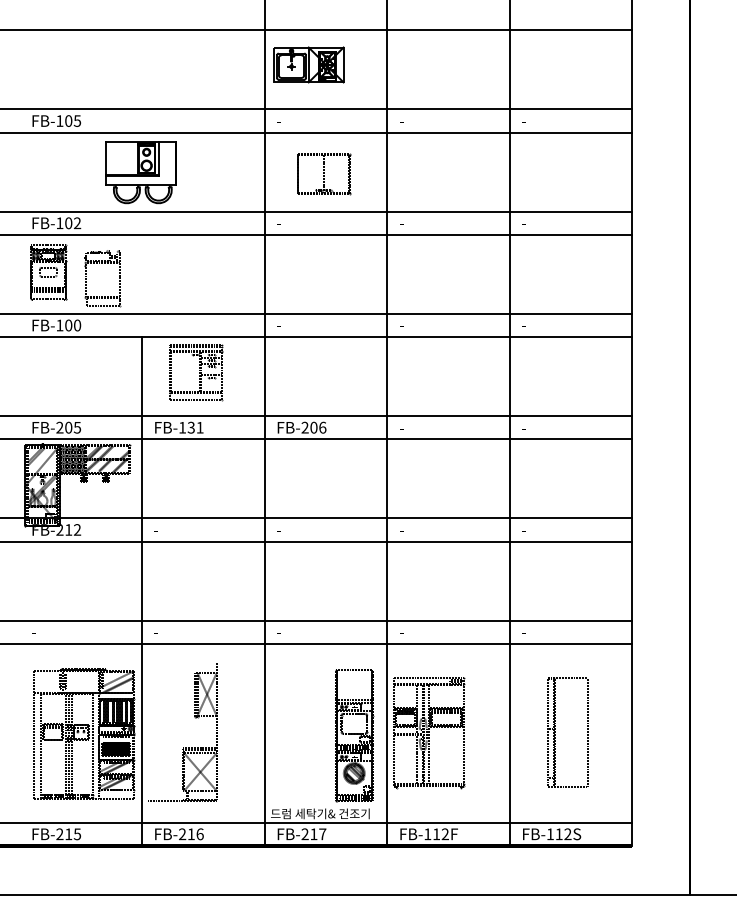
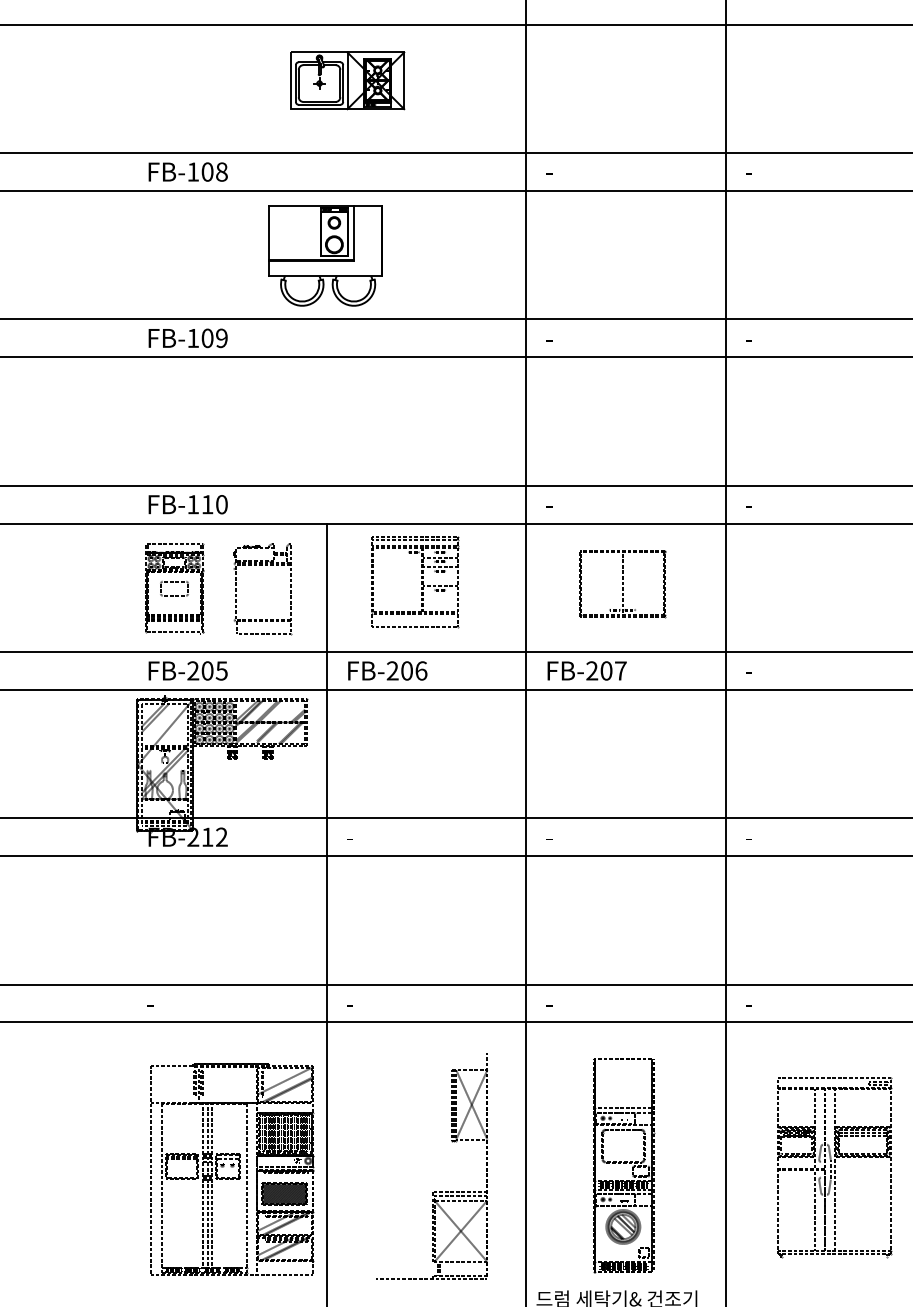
part: (308, 64) -> (347, 80), moved
text: (77, 120) -> (221, 171), FB-105 -> FB-108
part: (324, 174) -> (623, 584), moved
text: (77, 223) -> (221, 338), FB-102 -> FB-109
part: (102, 263) -> (262, 564), moved
part: (48, 272) -> (174, 589), moved
text: (68, 325) -> (207, 504), FB-100 -> FB-110
text: (191, 427) -> (407, 670), FB-131 -> FB-206
text: (322, 427) -> (620, 670), FB-206 -> FB-207
part: (429, 733) -> (835, 1168), moved
part: (354, 735) -> (623, 1165), moved
part: (183, 747) -> (433, 1191), moved

